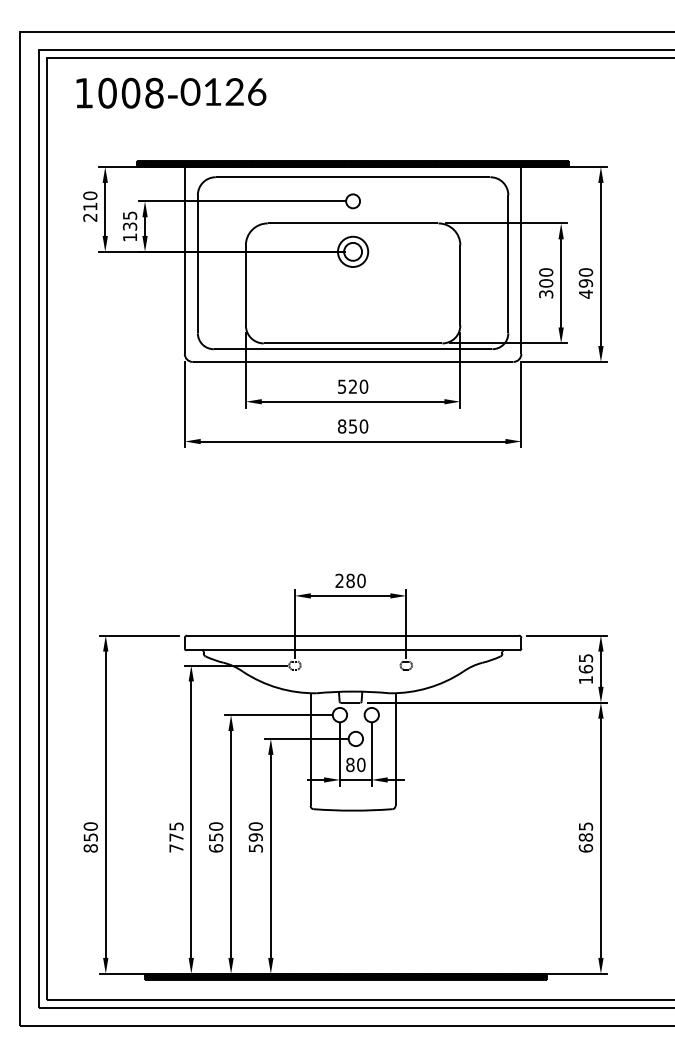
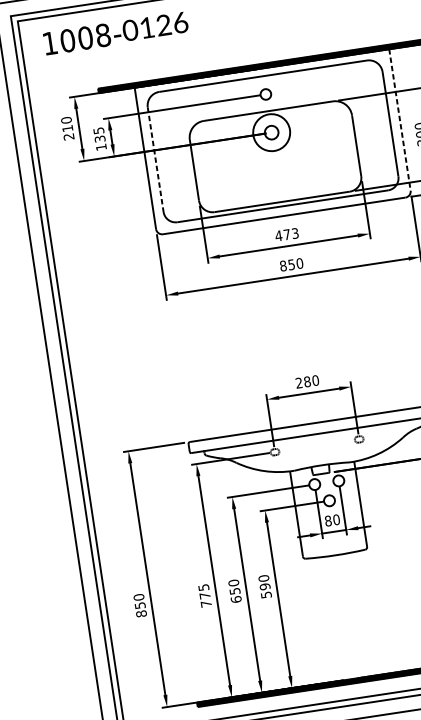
circle: (352, 251) -> (271, 132), size x1.6
line: (521, 261) -> (400, 120), solid -> dashed
line: (197, 264) -> (155, 160), solid -> dashed
text: (352, 386) -> (286, 234), 520 -> 473

